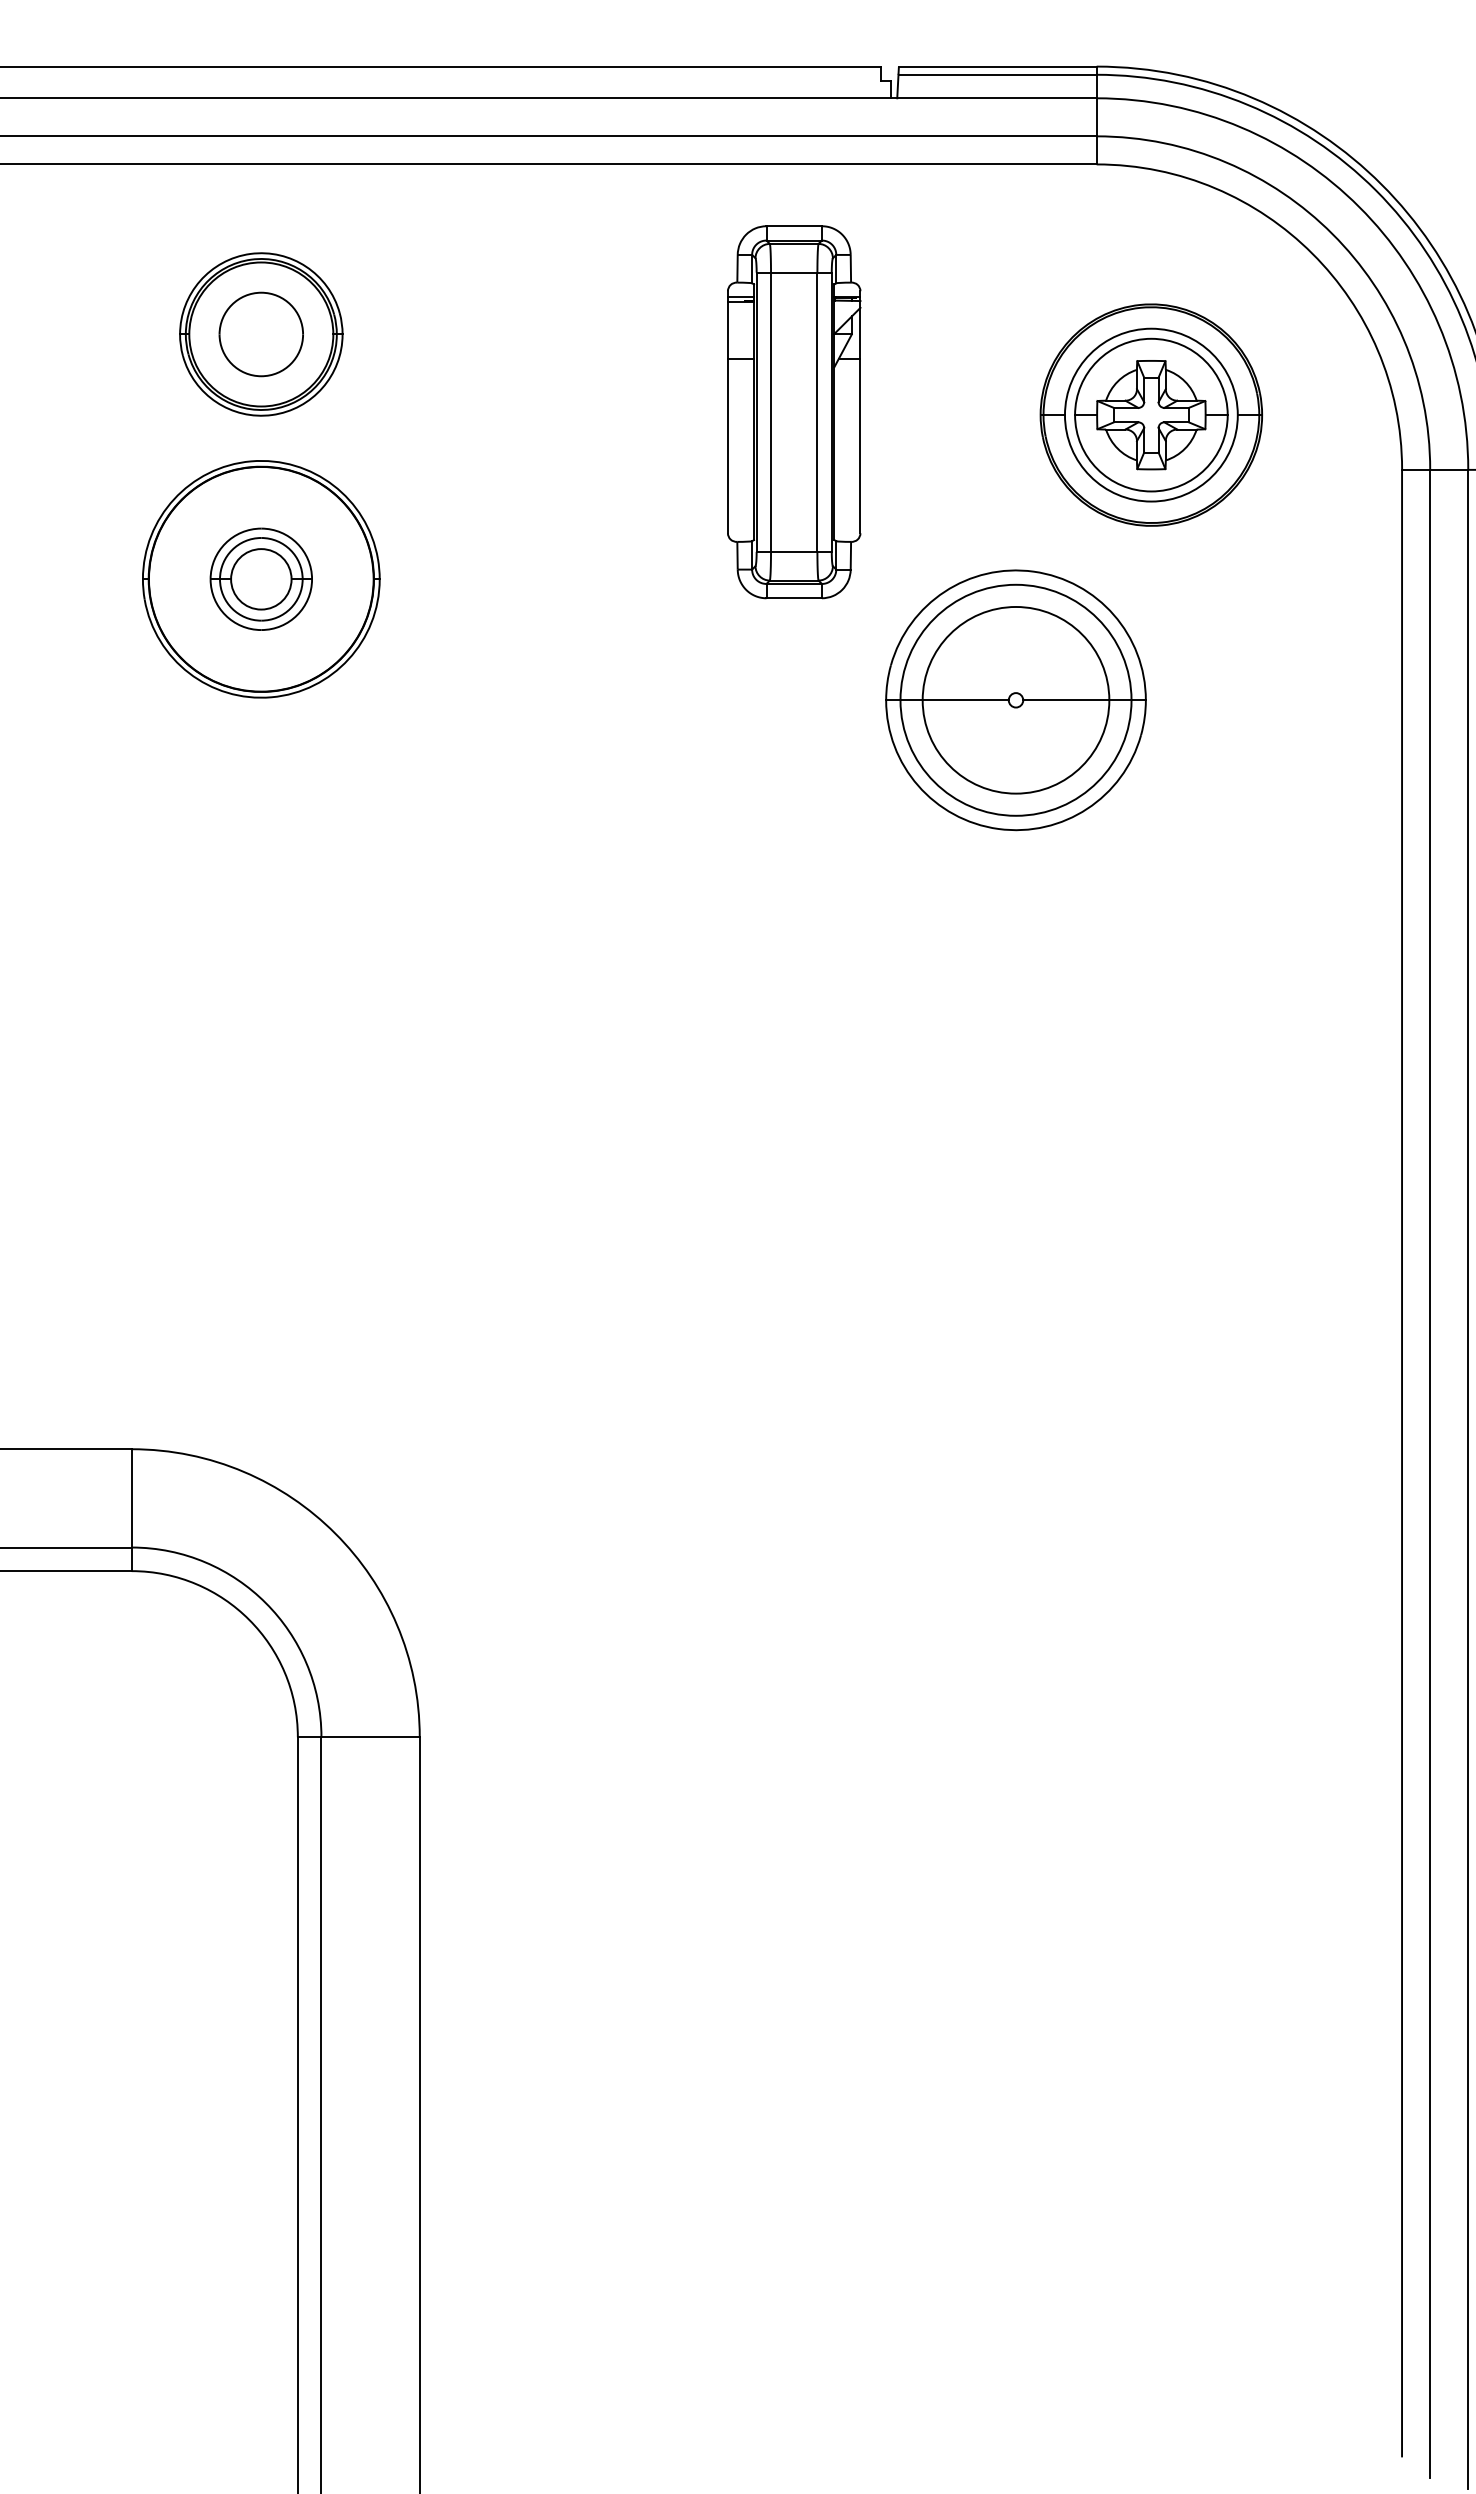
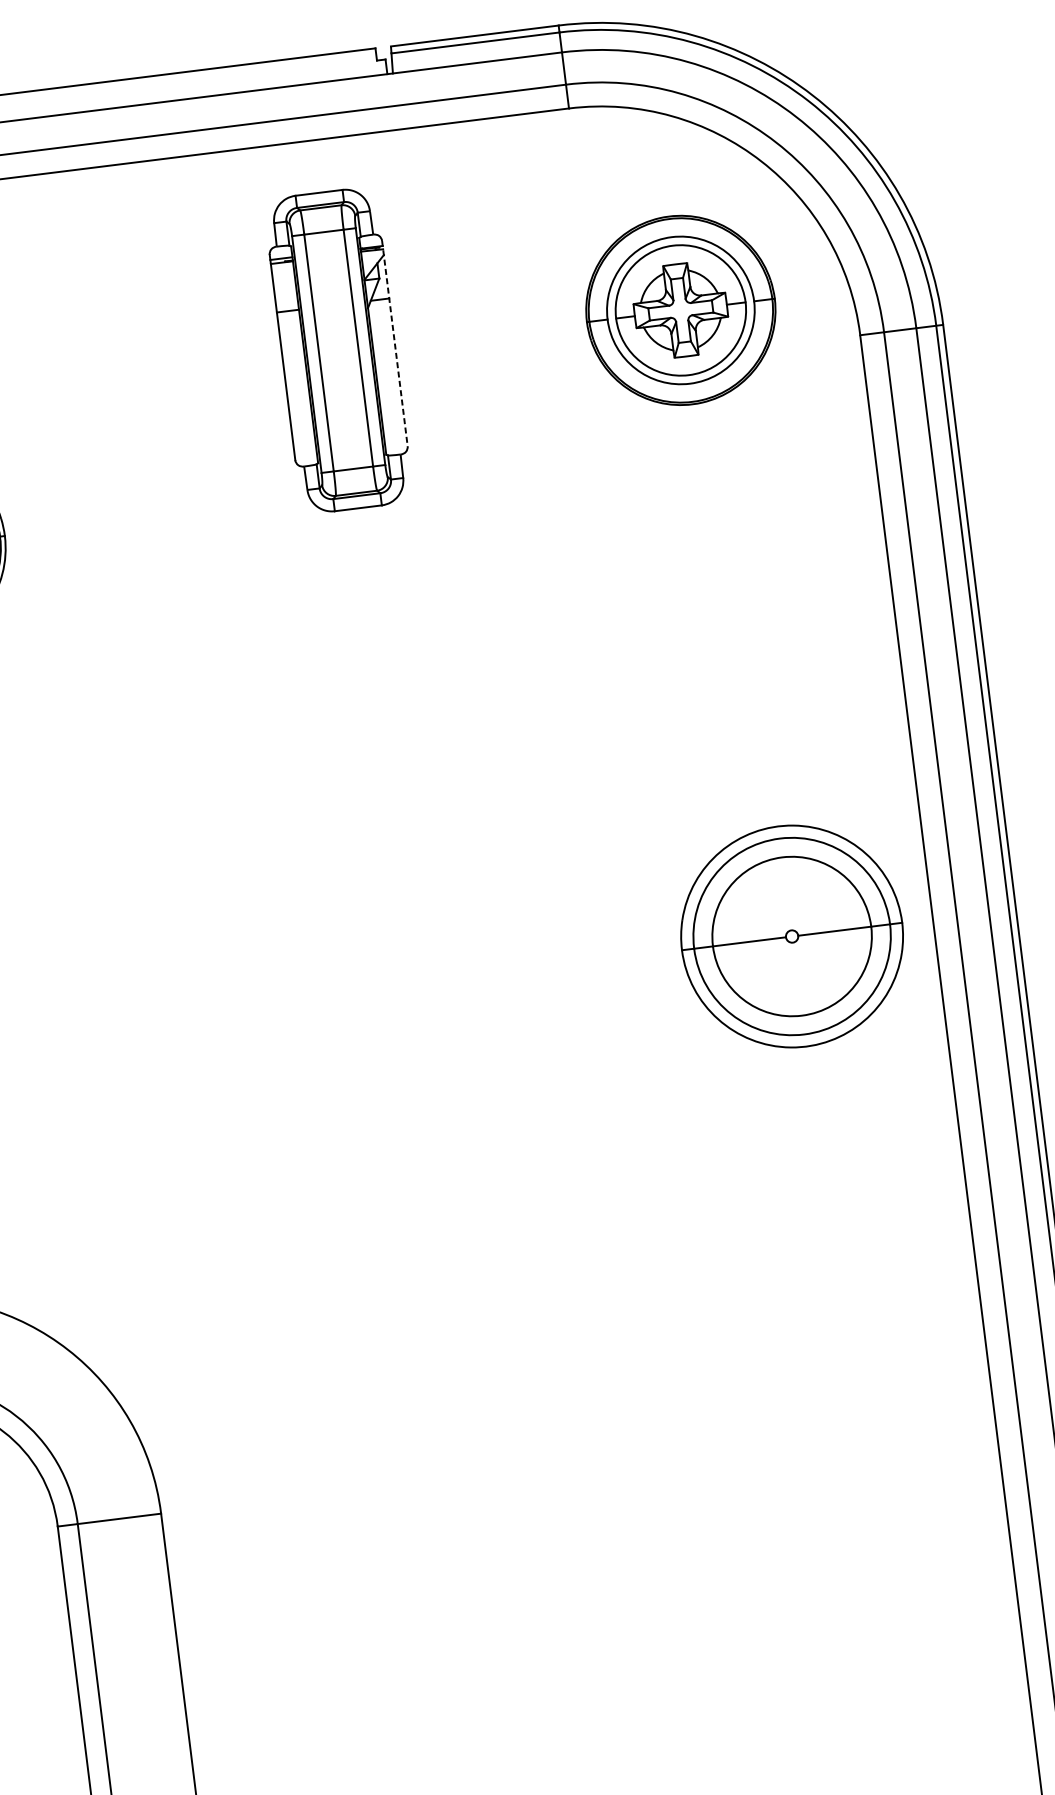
line: (860, 412) -> (394, 343), solid -> dashed
part: (1150, 414) -> (680, 309), moved
part: (1015, 700) -> (791, 936), moved

